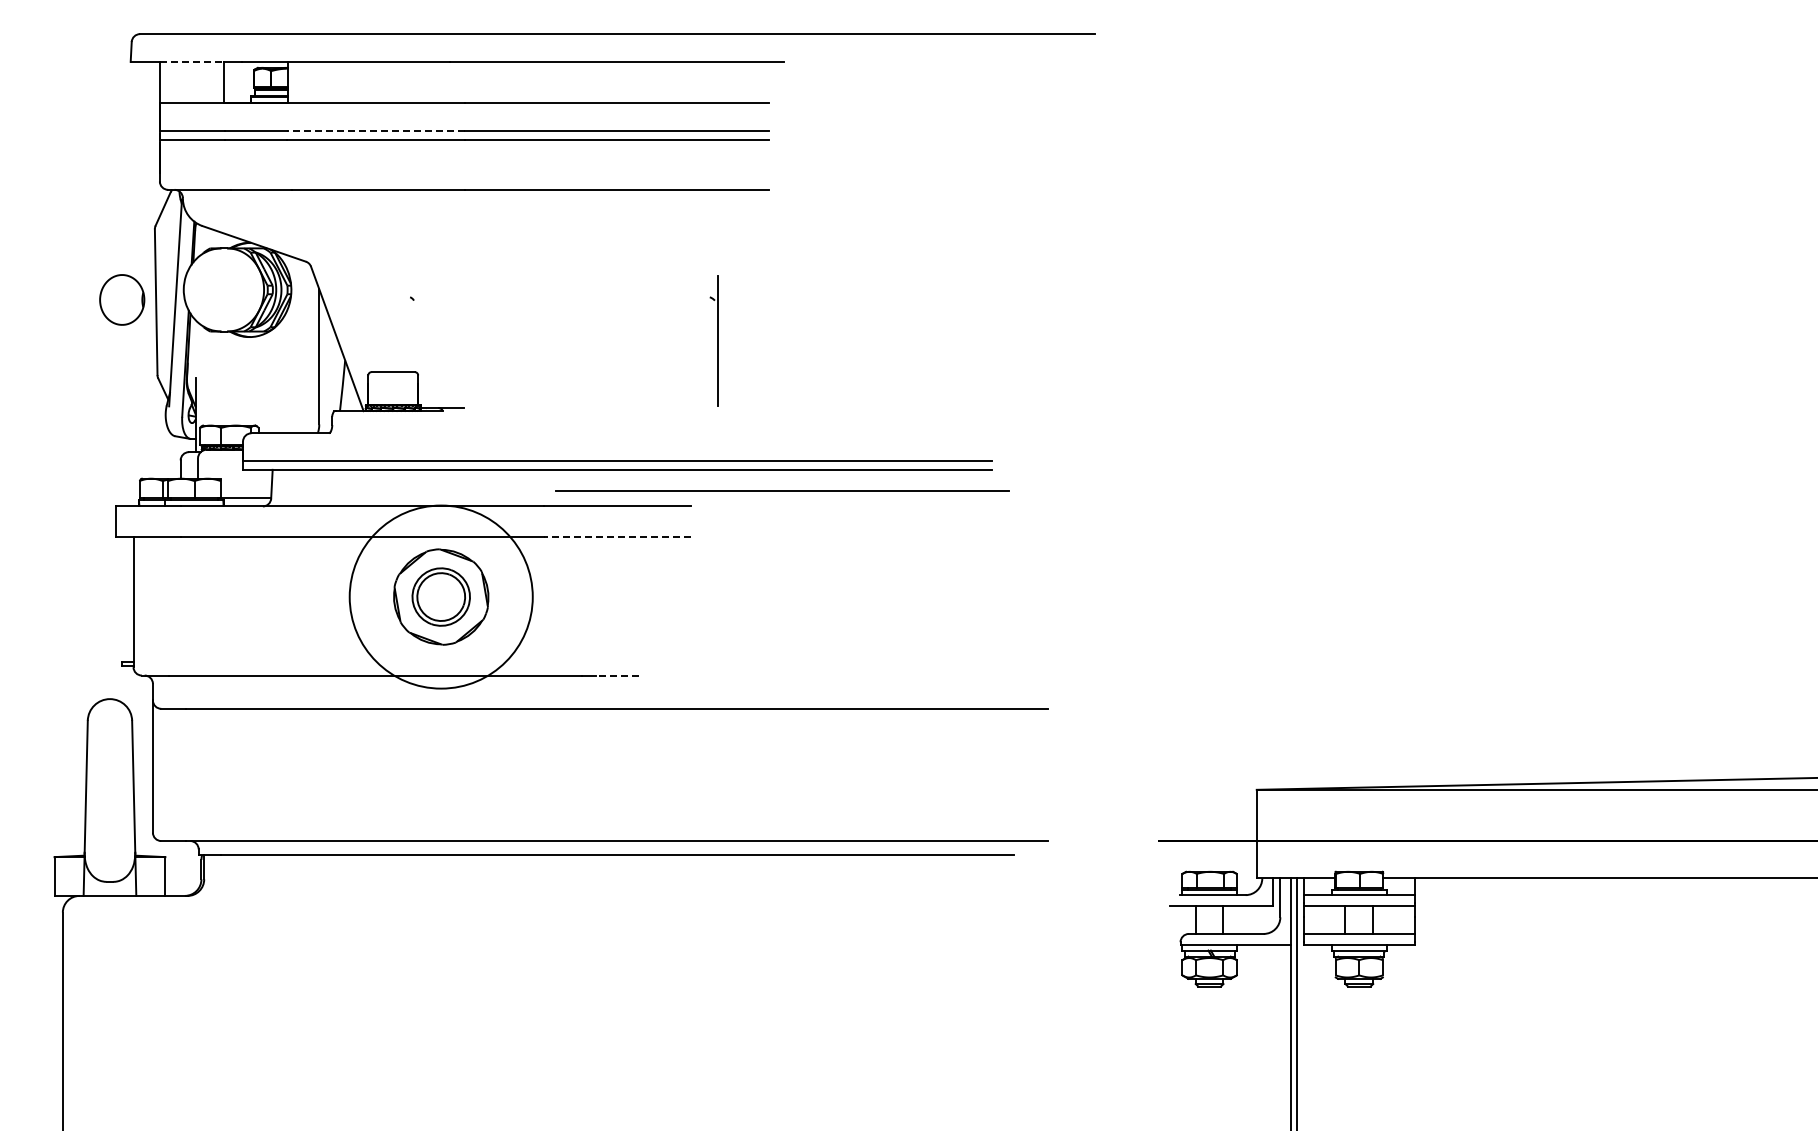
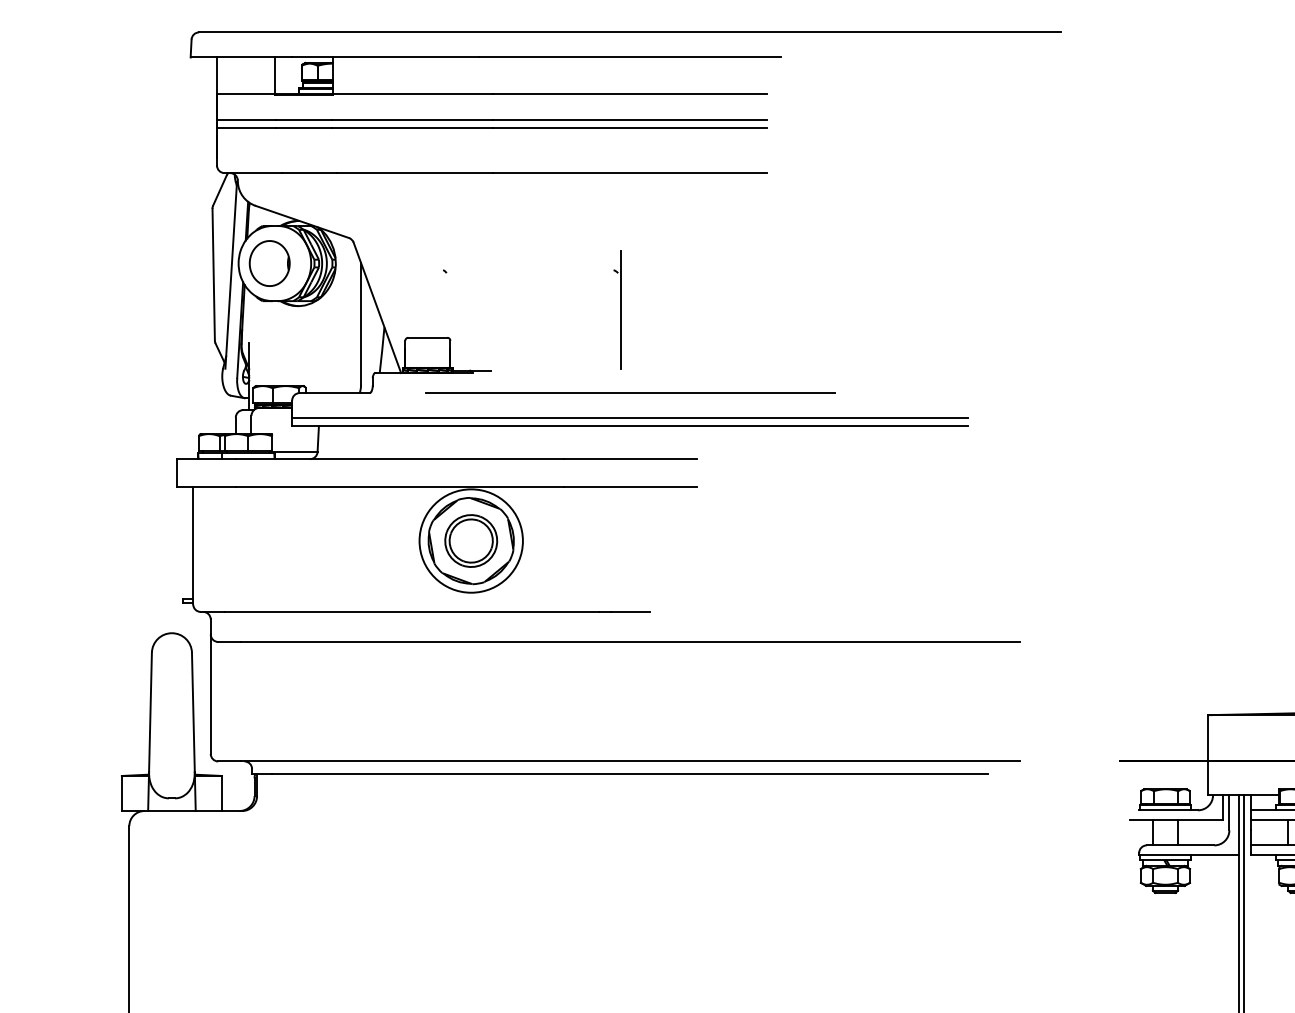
line: (192, 61) -> (246, 57), dashed -> solid
line: (375, 131) -> (411, 120), dashed -> solid
part: (122, 299) -> (269, 263), moved
part: (713, 340) -> (616, 309), moved
line: (782, 490) -> (630, 392), moved
line: (616, 536) -> (629, 486), dashed -> solid
circle: (441, 596) -> (471, 540), size x0.62
line: (617, 675) -> (630, 611), dashed -> solid

